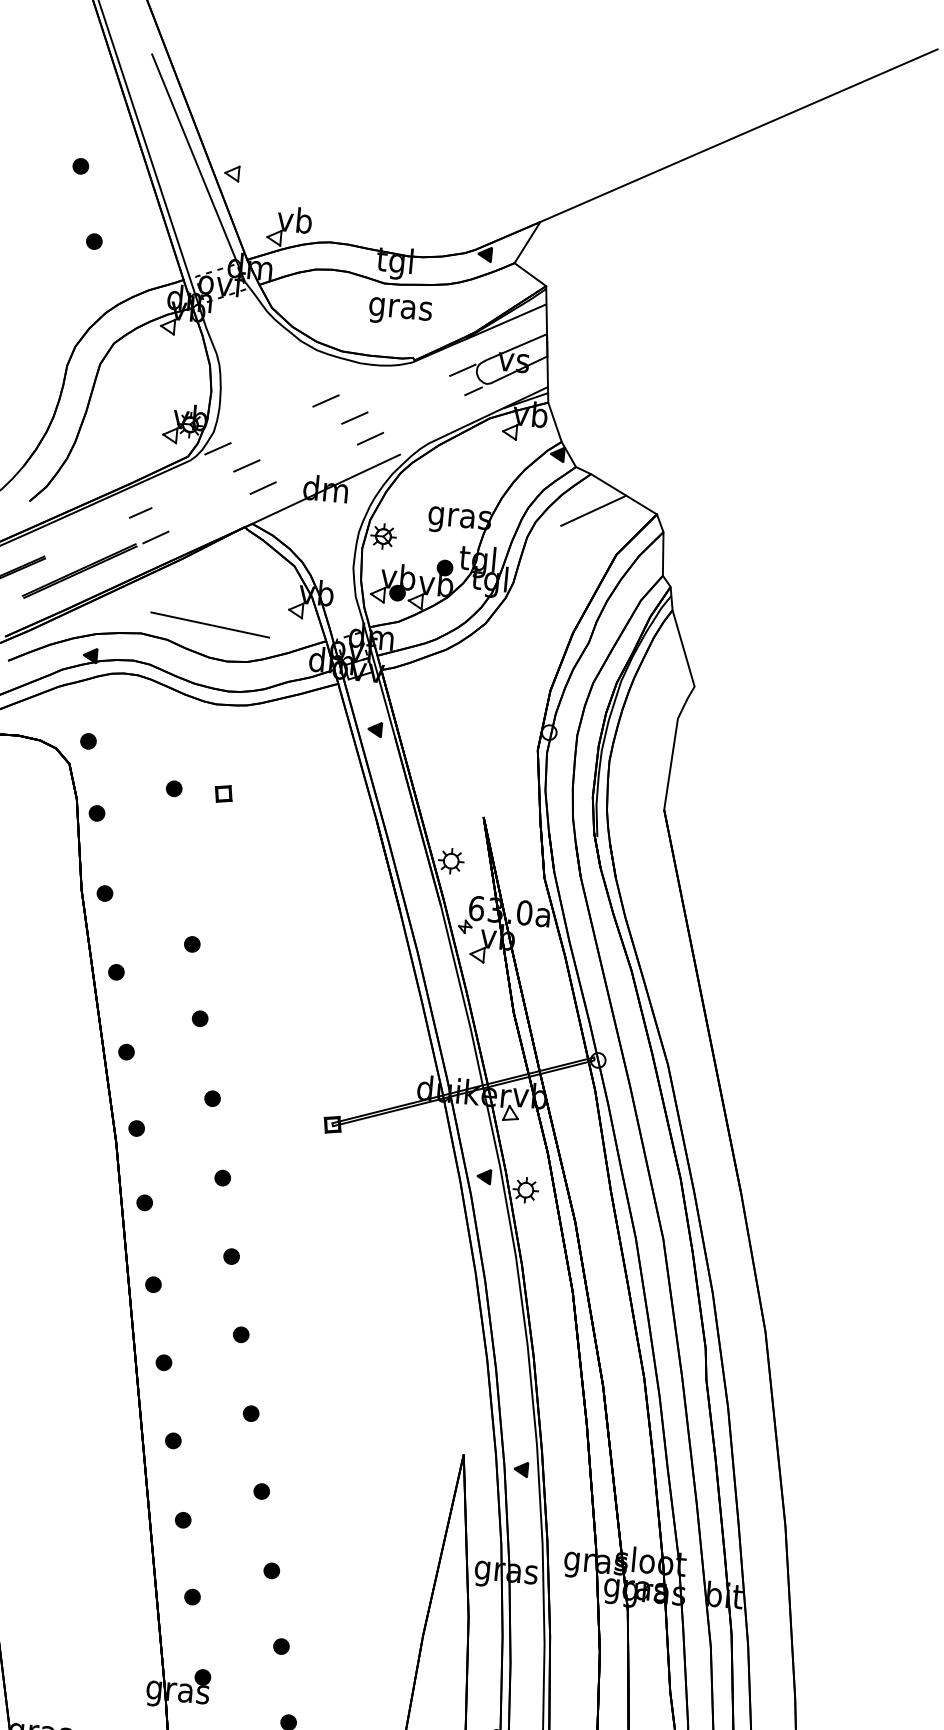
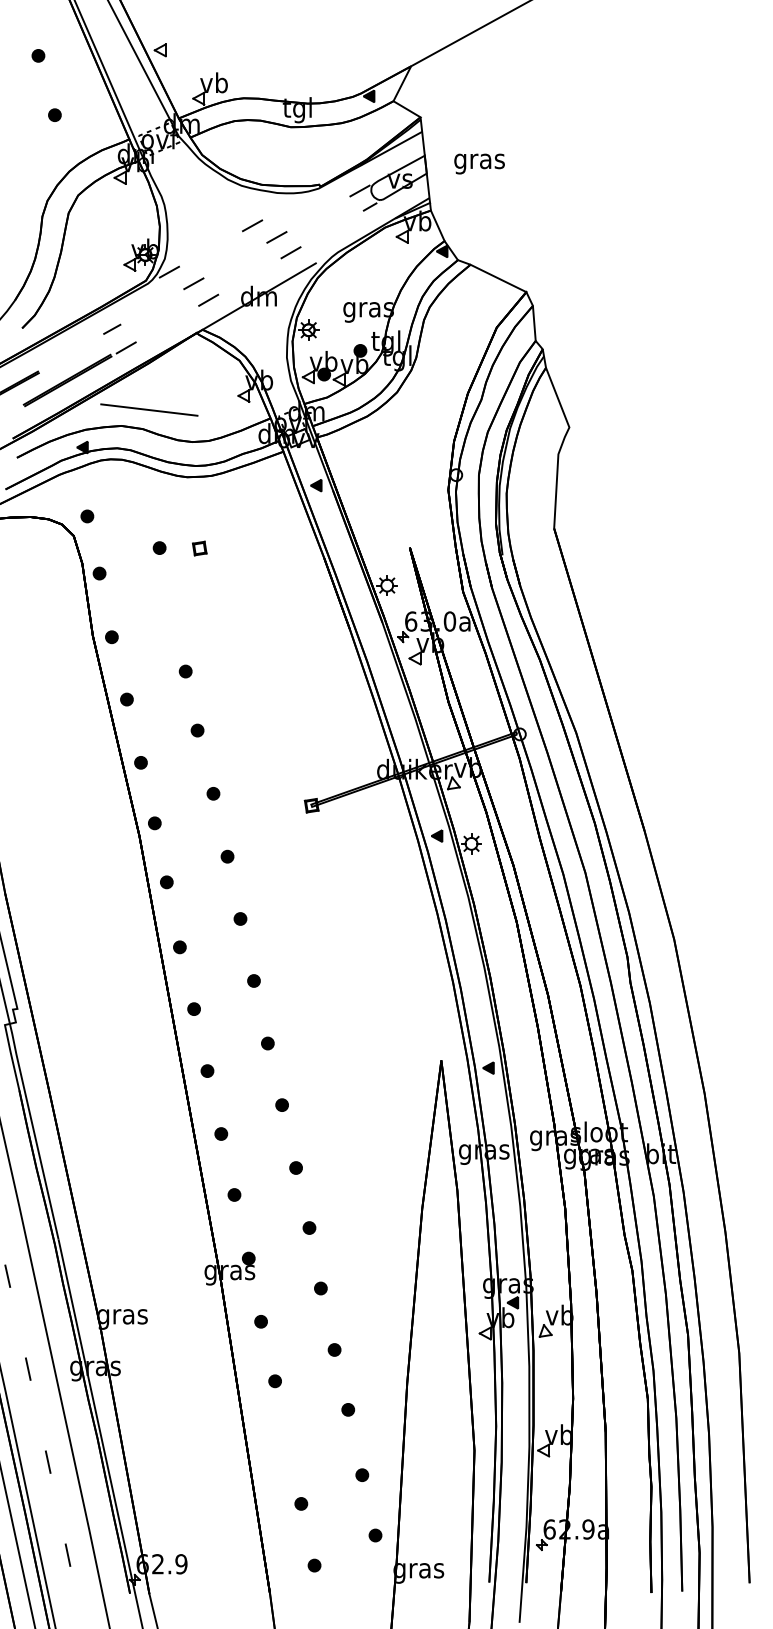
text: (400, 311) -> (479, 163), moved
line: (593, 510) -> (475, 293), removed
line: (210, 624) -> (149, 409), moved

